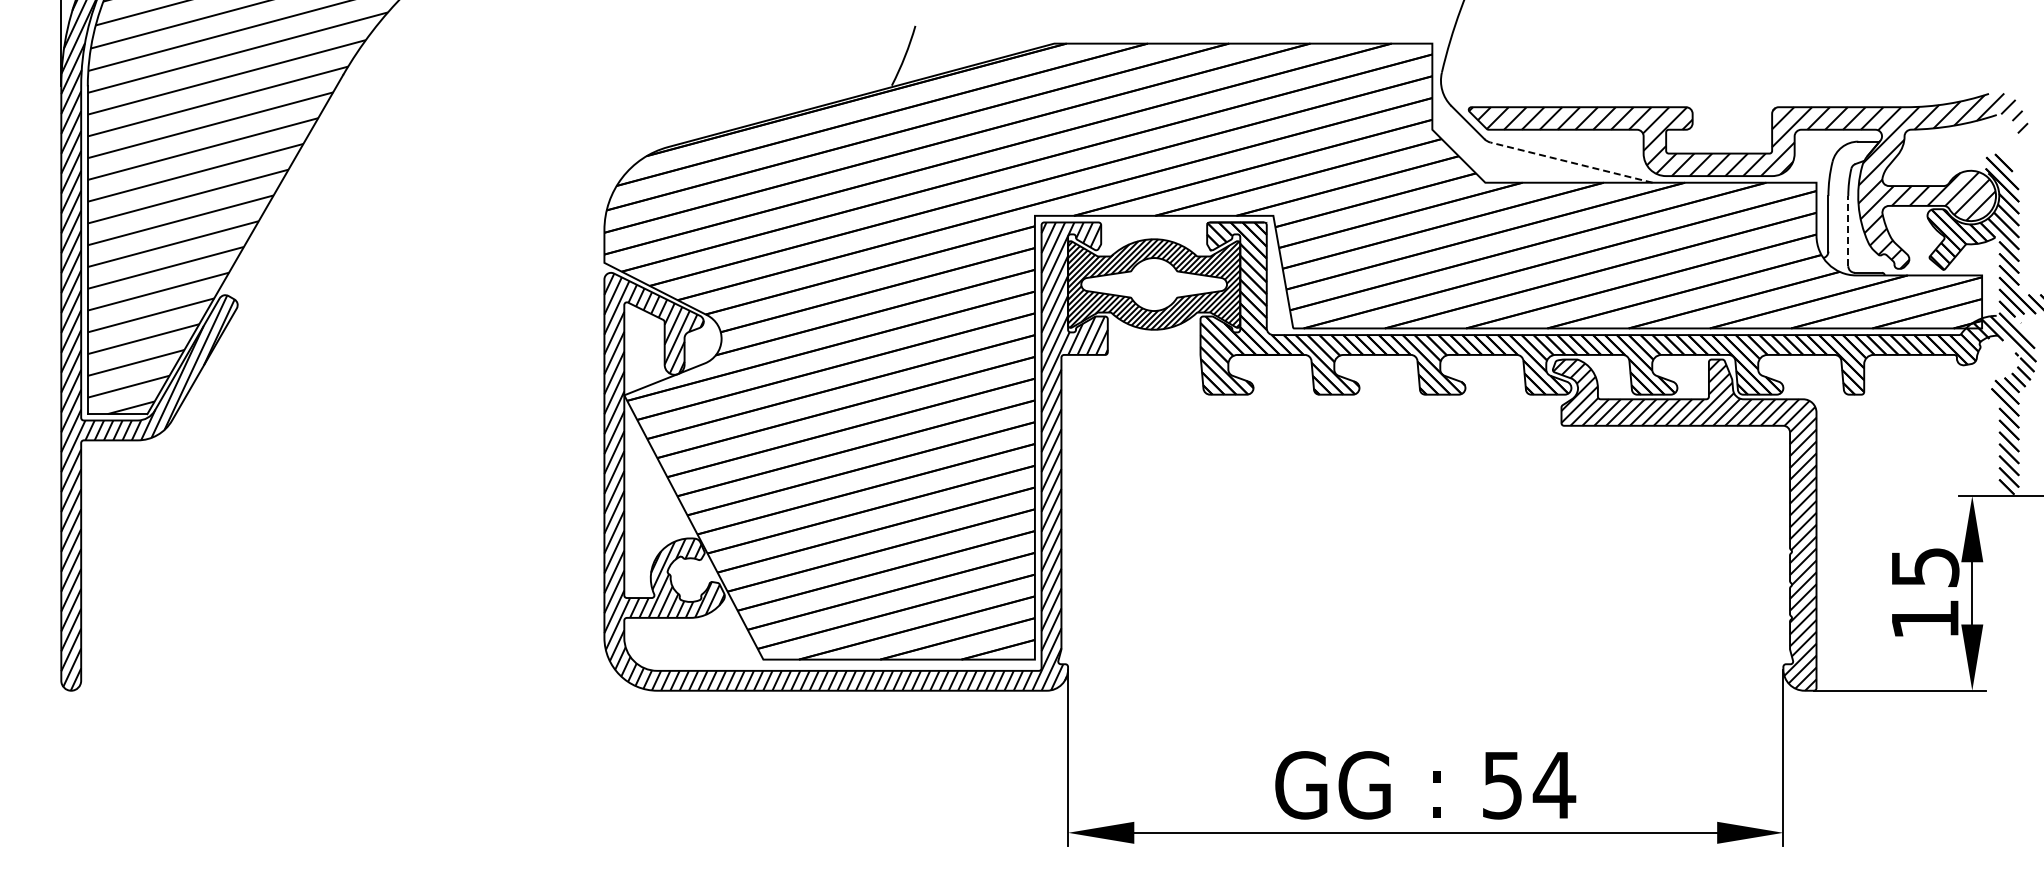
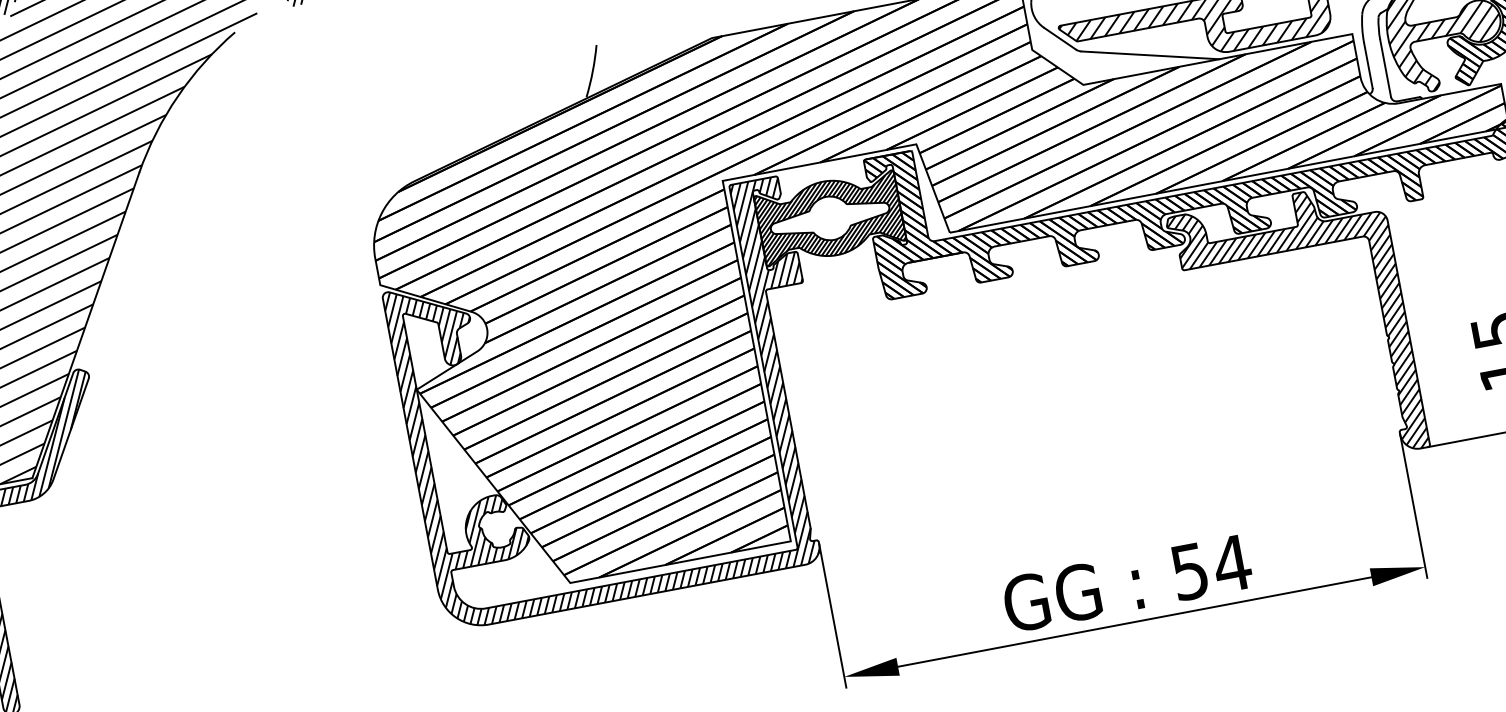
line: (1571, 162) -> (1150, 55), dashed -> solid
line: (1848, 230) -> (1385, 67), dashed -> solid

